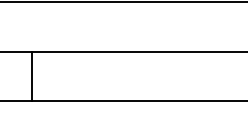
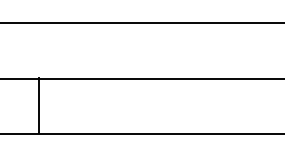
line: (32, 76) -> (39, 105), moved

